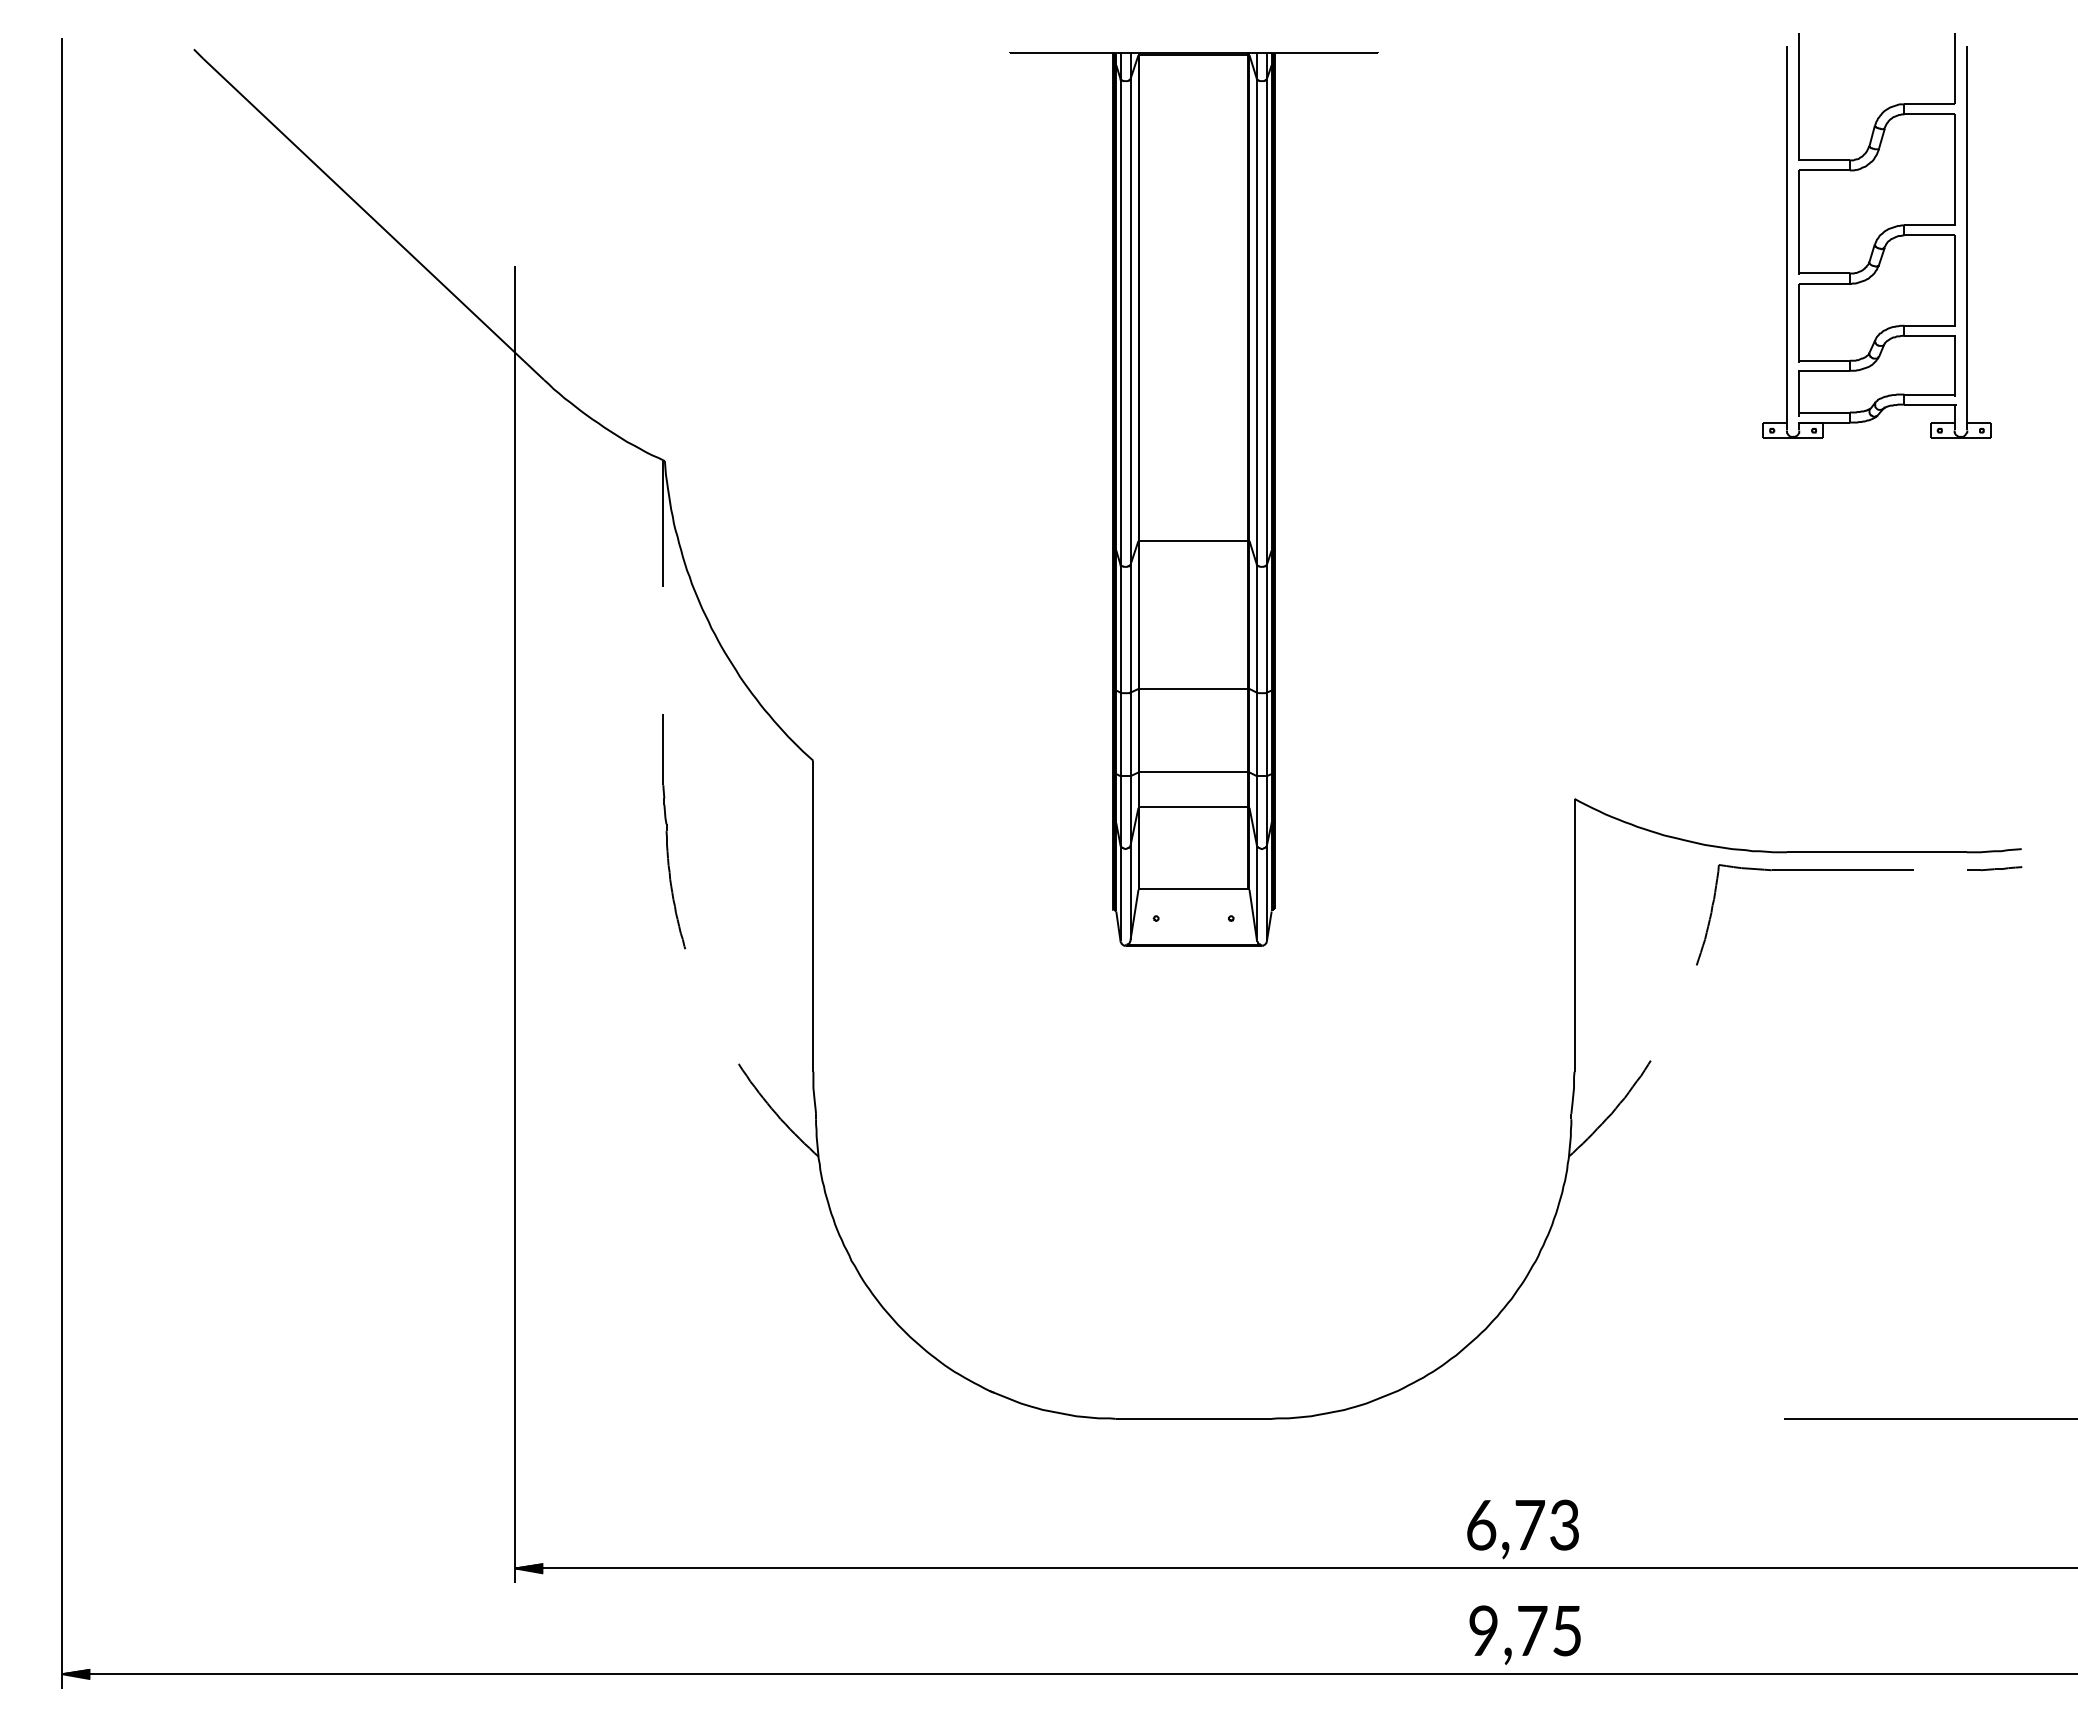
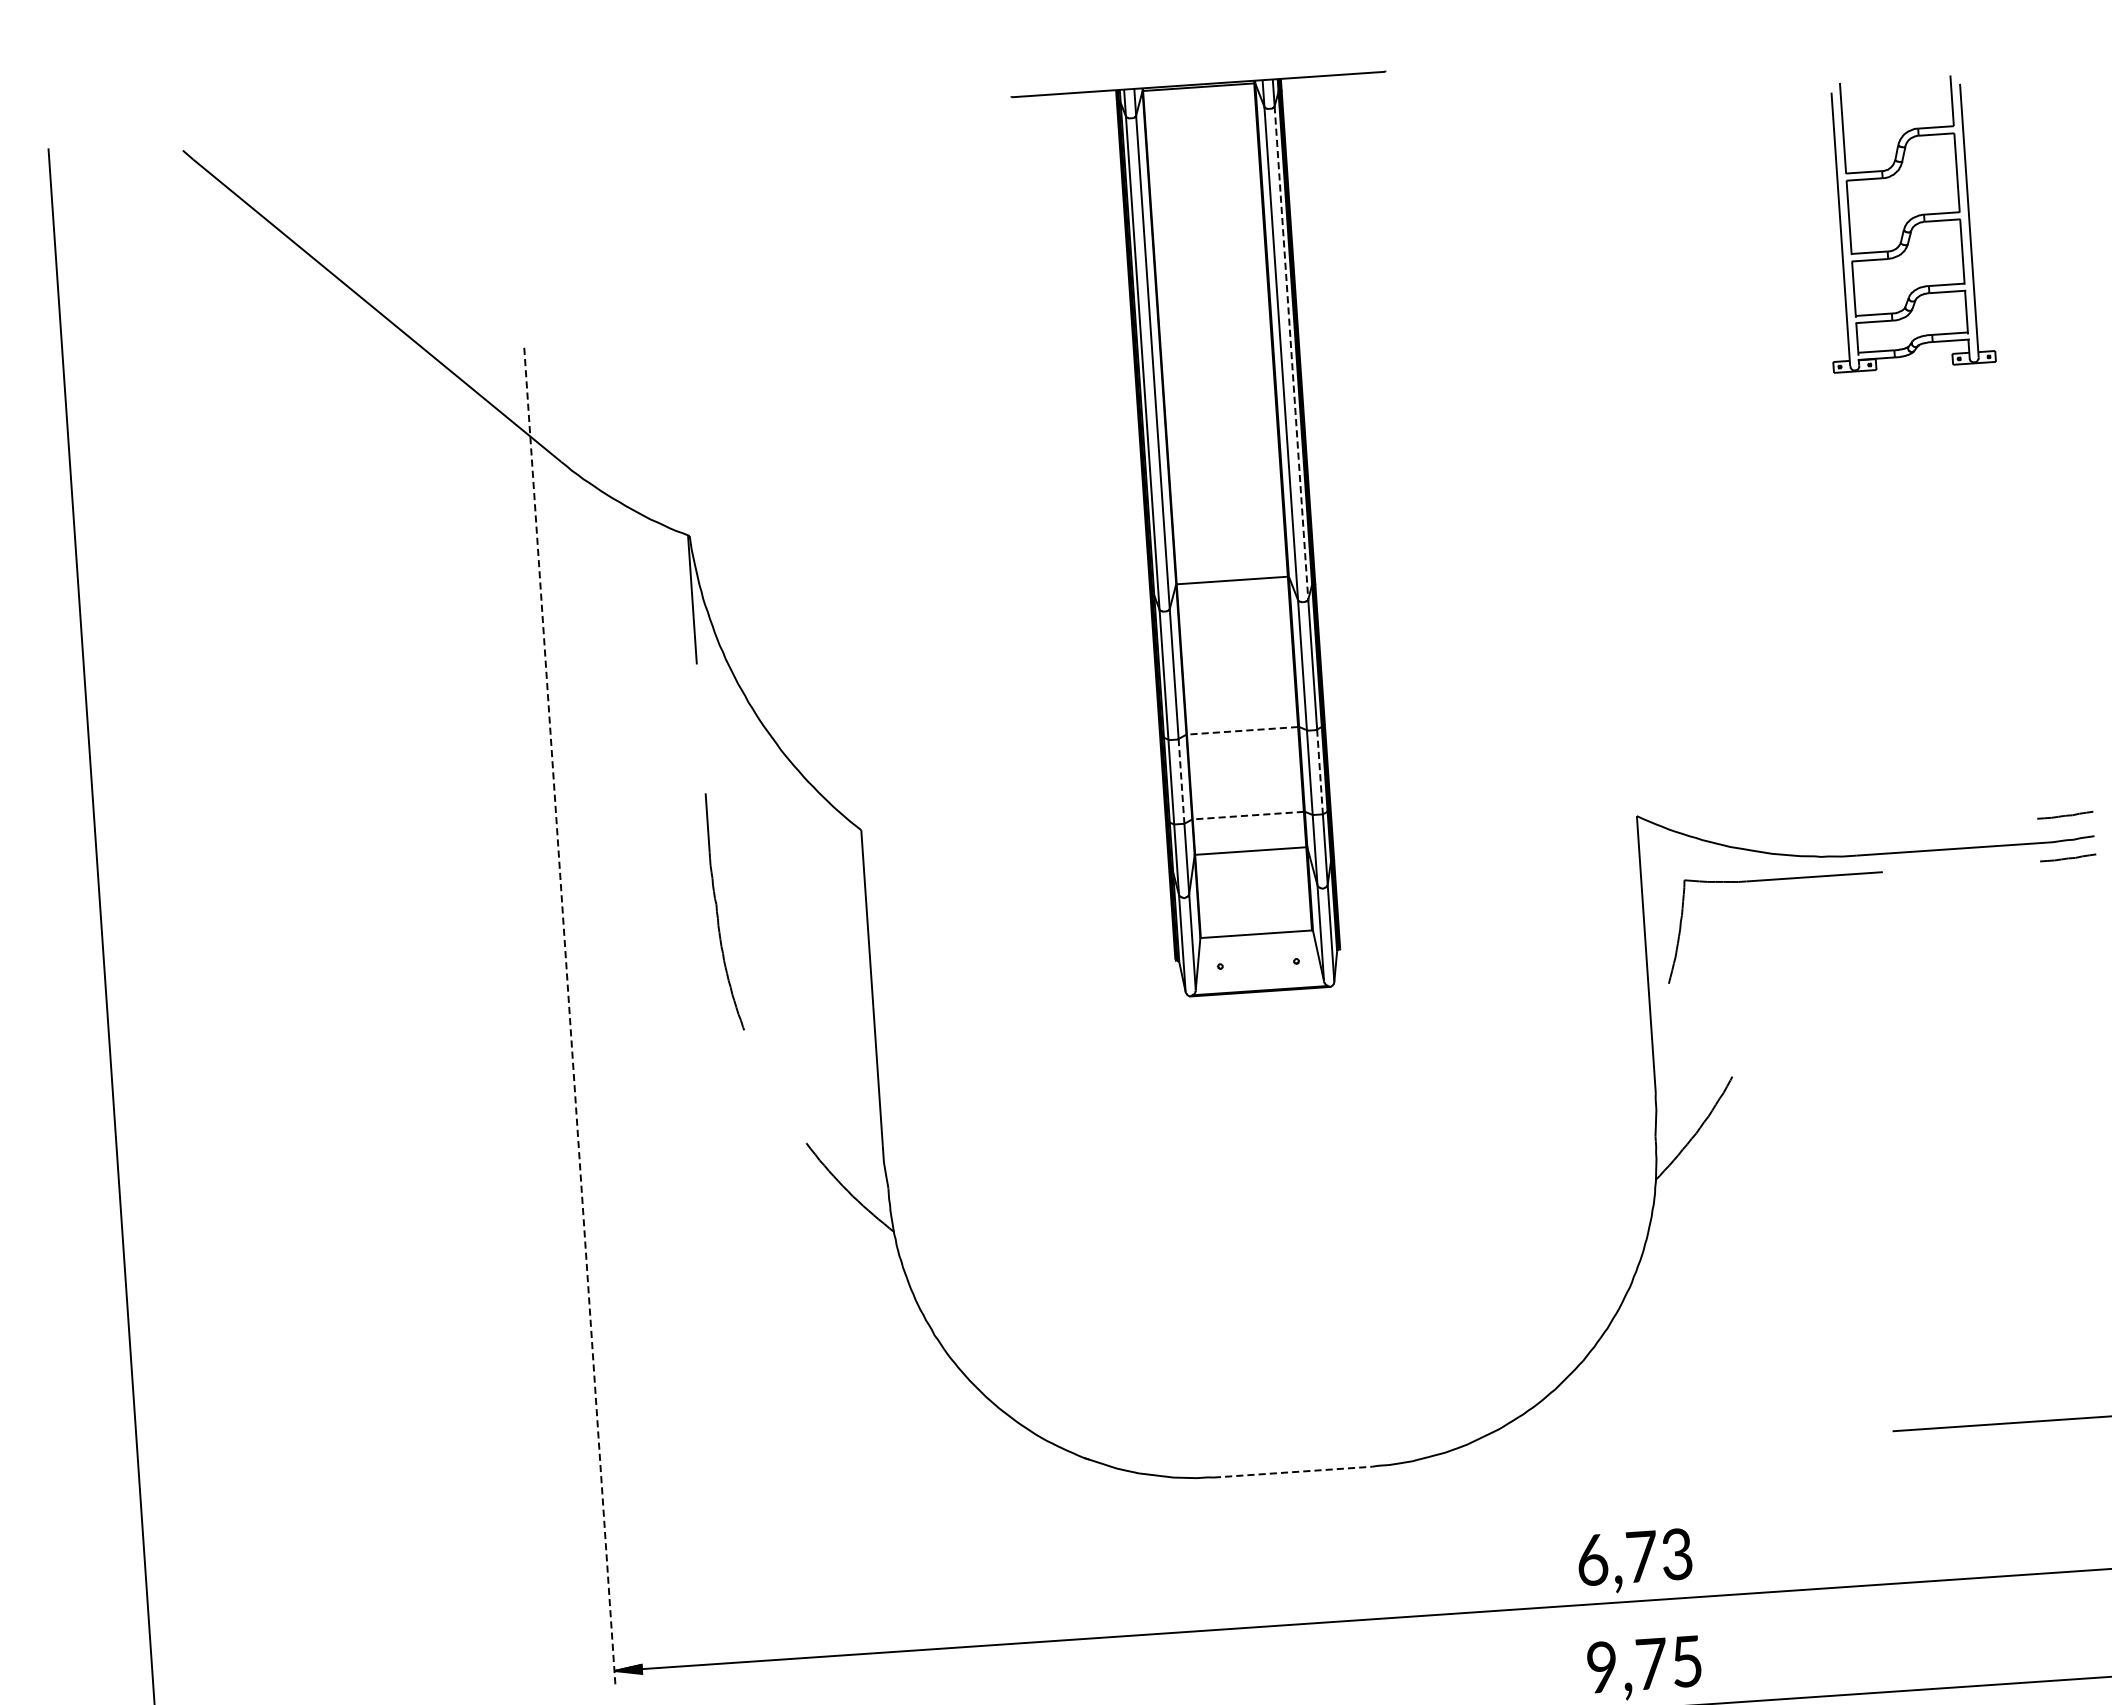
part: (1876, 235) -> (1904, 223), size x0.7
line: (1266, 321) -> (1290, 352), solid -> dashed
line: (1193, 688) -> (1242, 730), solid -> dashed
line: (1130, 734) -> (1181, 781), solid -> dashed
line: (1266, 734) -> (1319, 772), solid -> dashed
line: (1193, 772) -> (1248, 815), solid -> dashed
curve: (1994, 826) -> (2065, 815), added
part: (1804, 870) -> (1771, 879), moved
line: (515, 924) -> (570, 1016), solid -> dashed
line: (1193, 1418) -> (1292, 1471), solid -> dashed

